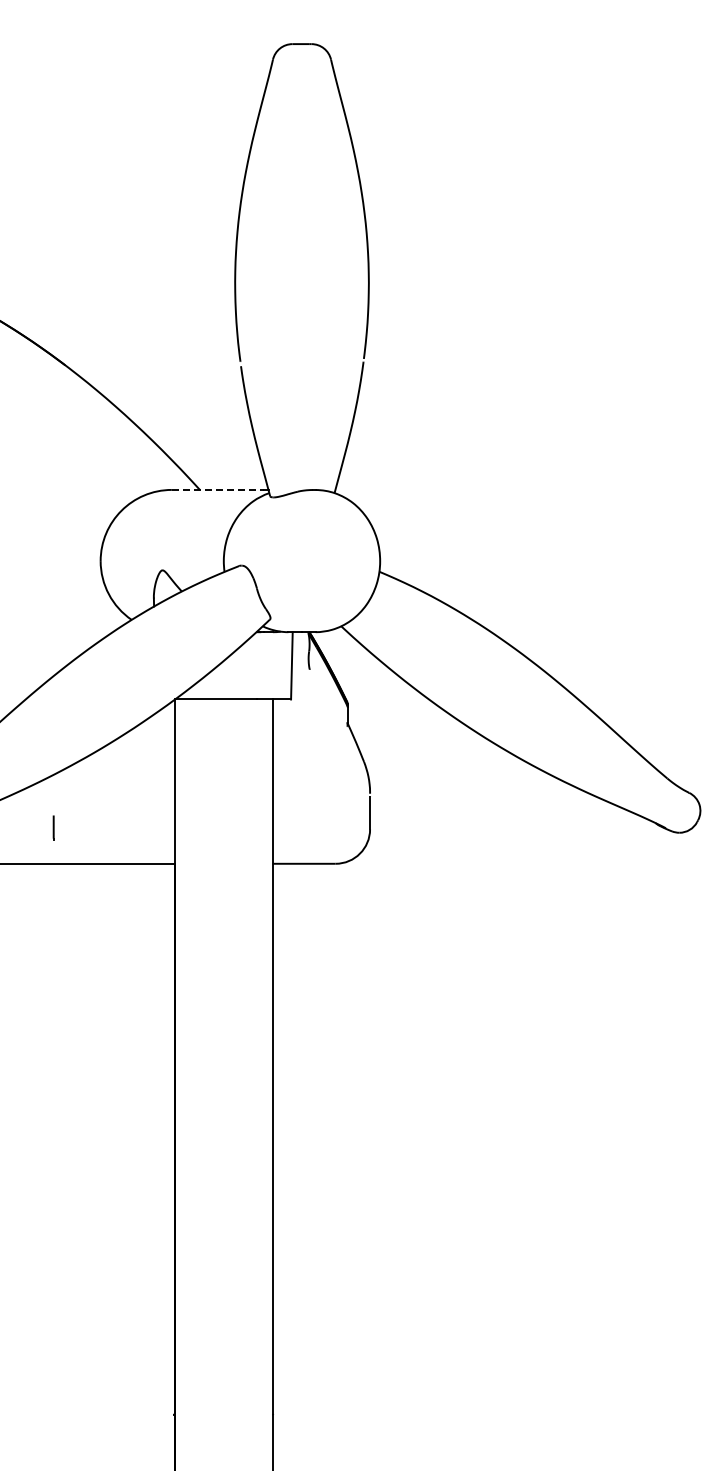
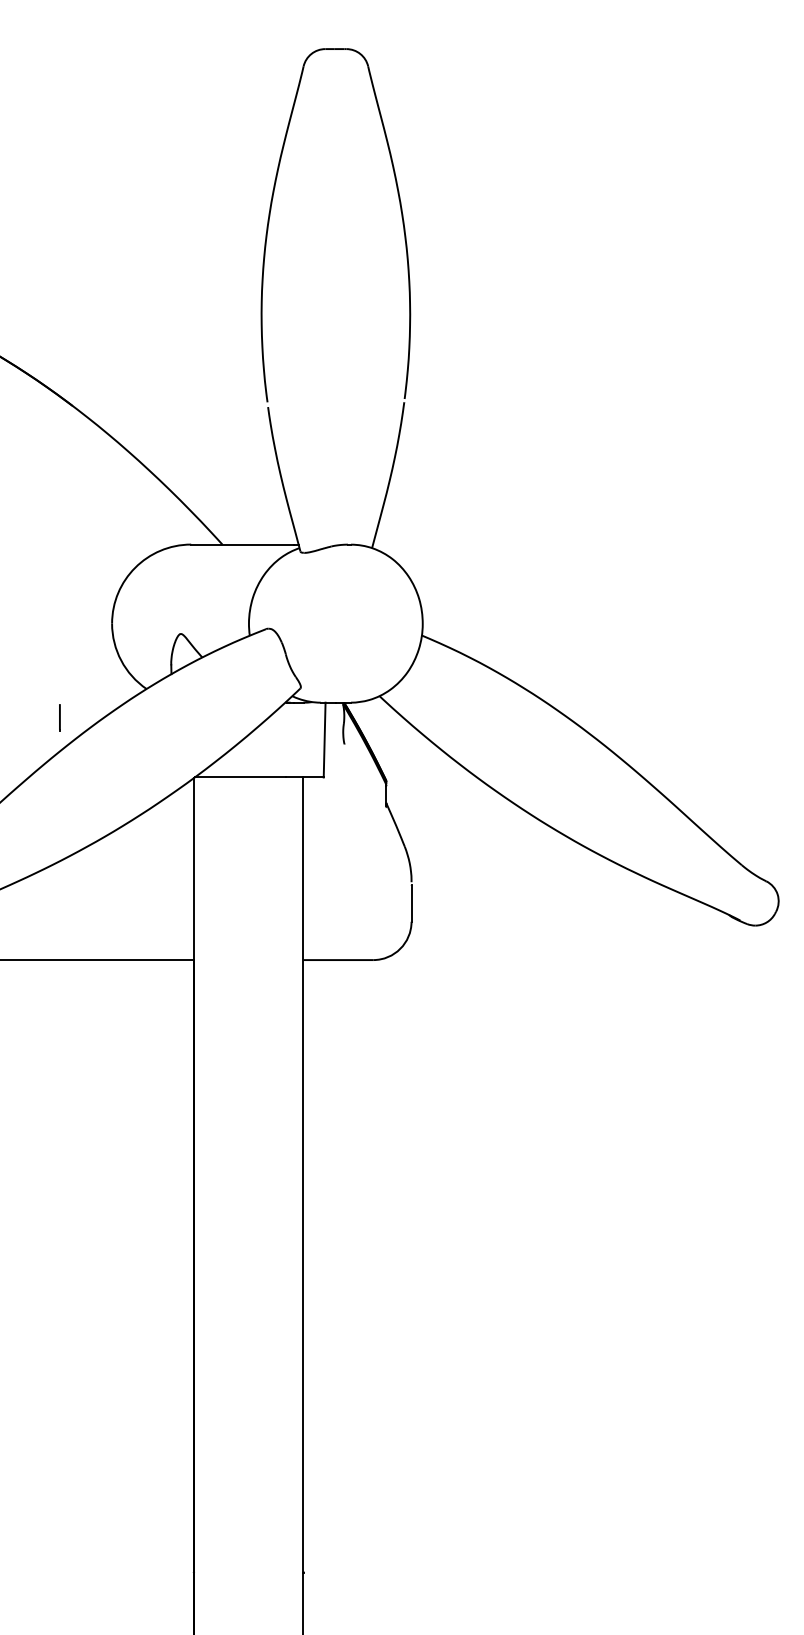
line: (218, 489) -> (243, 544), dashed -> solid
line: (53, 827) -> (59, 717), moved

